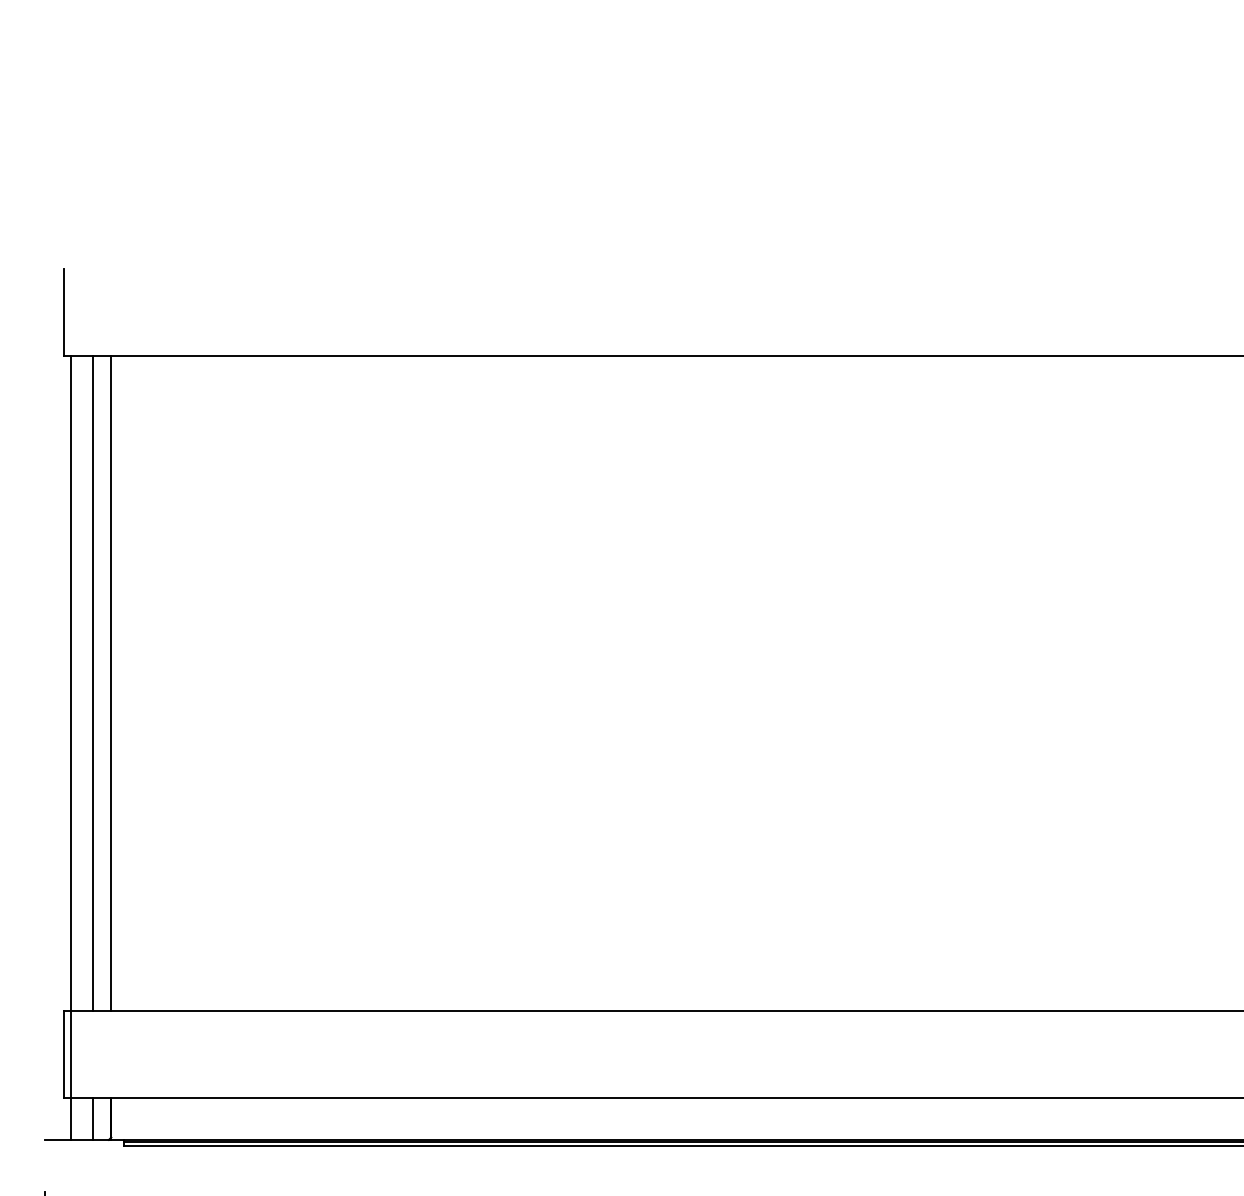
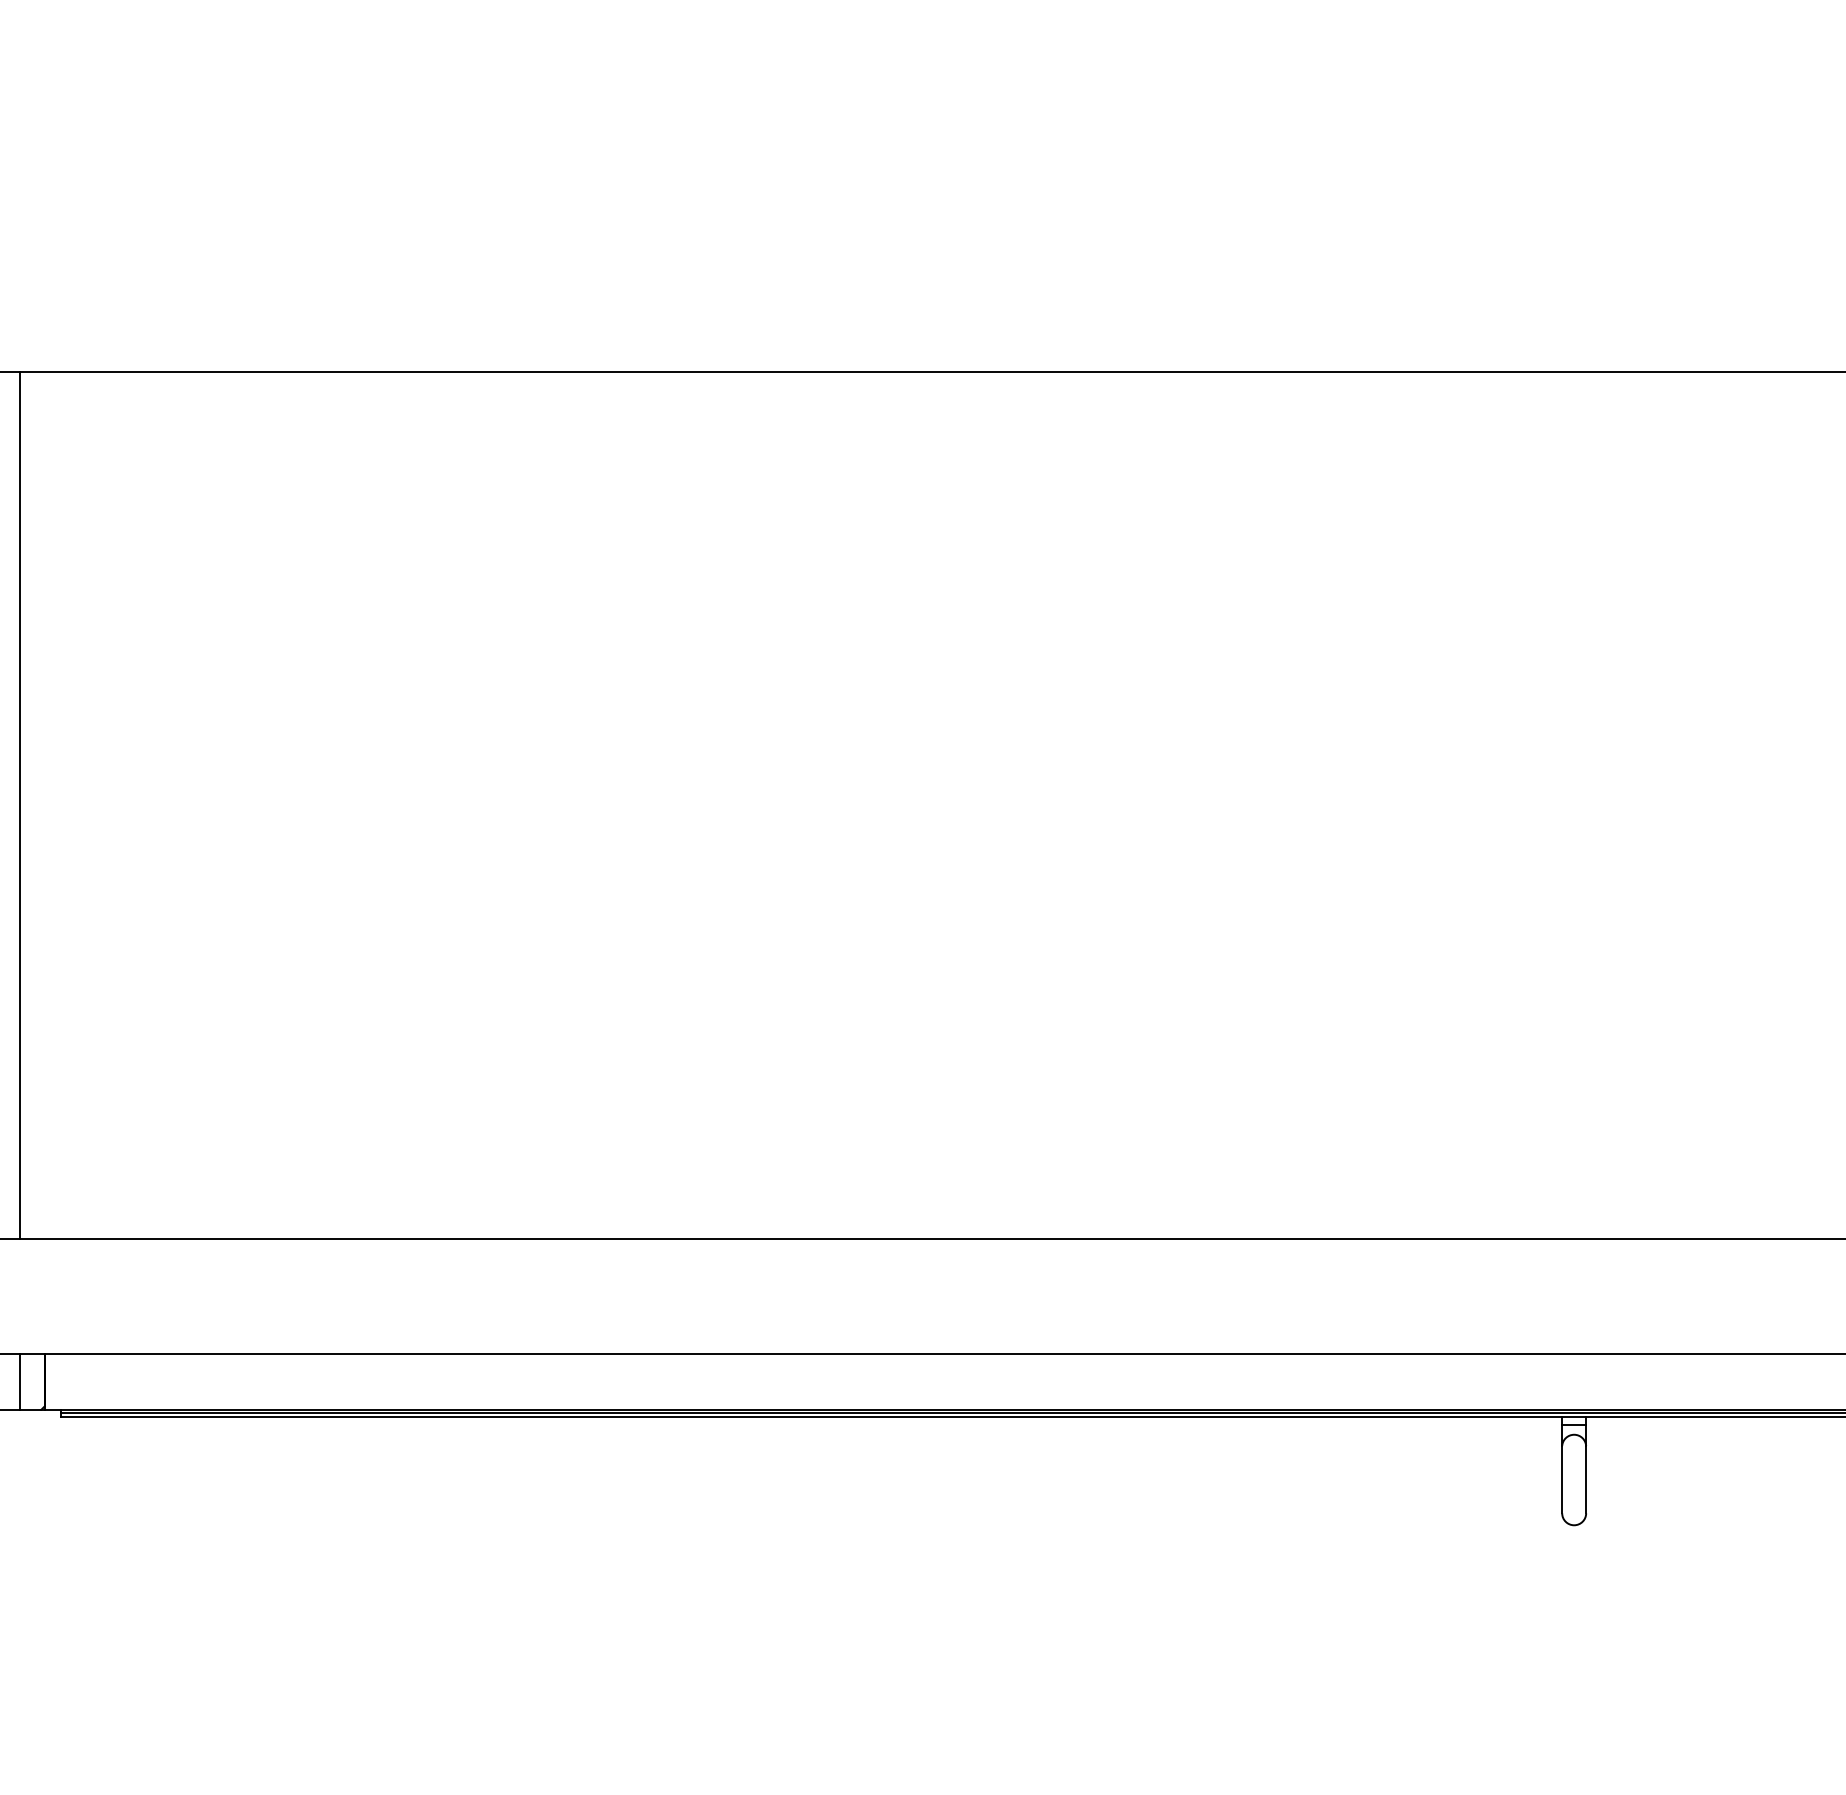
line: (111, 683) -> (44, 804), removed

